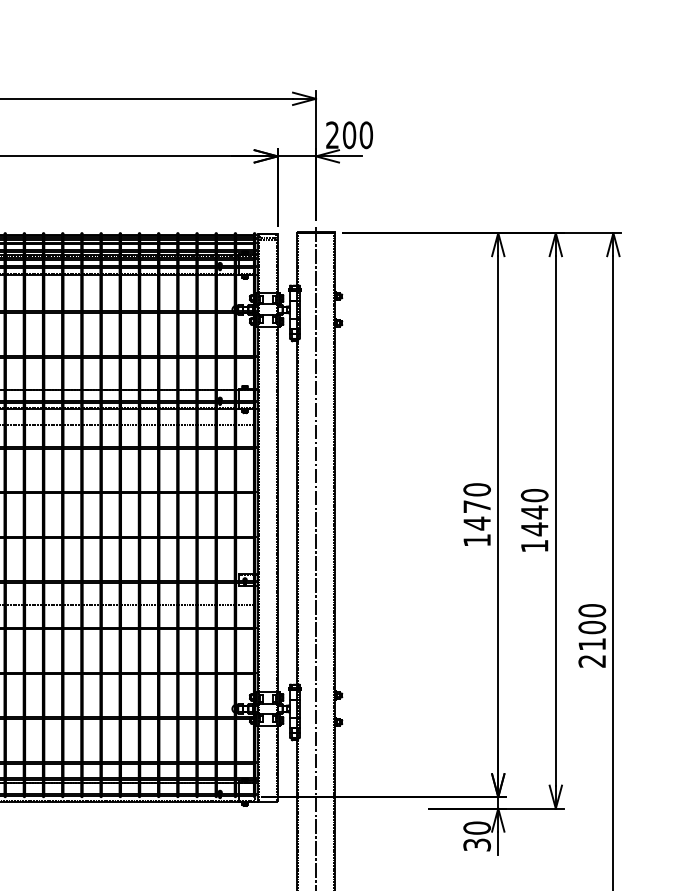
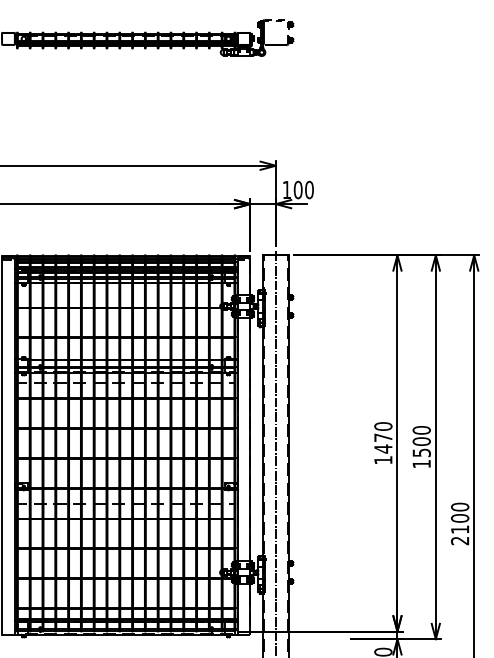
text: (331, 134) -> (286, 189), 200 -> 100
text: (534, 521) -> (421, 447), 1440 -> 1500

